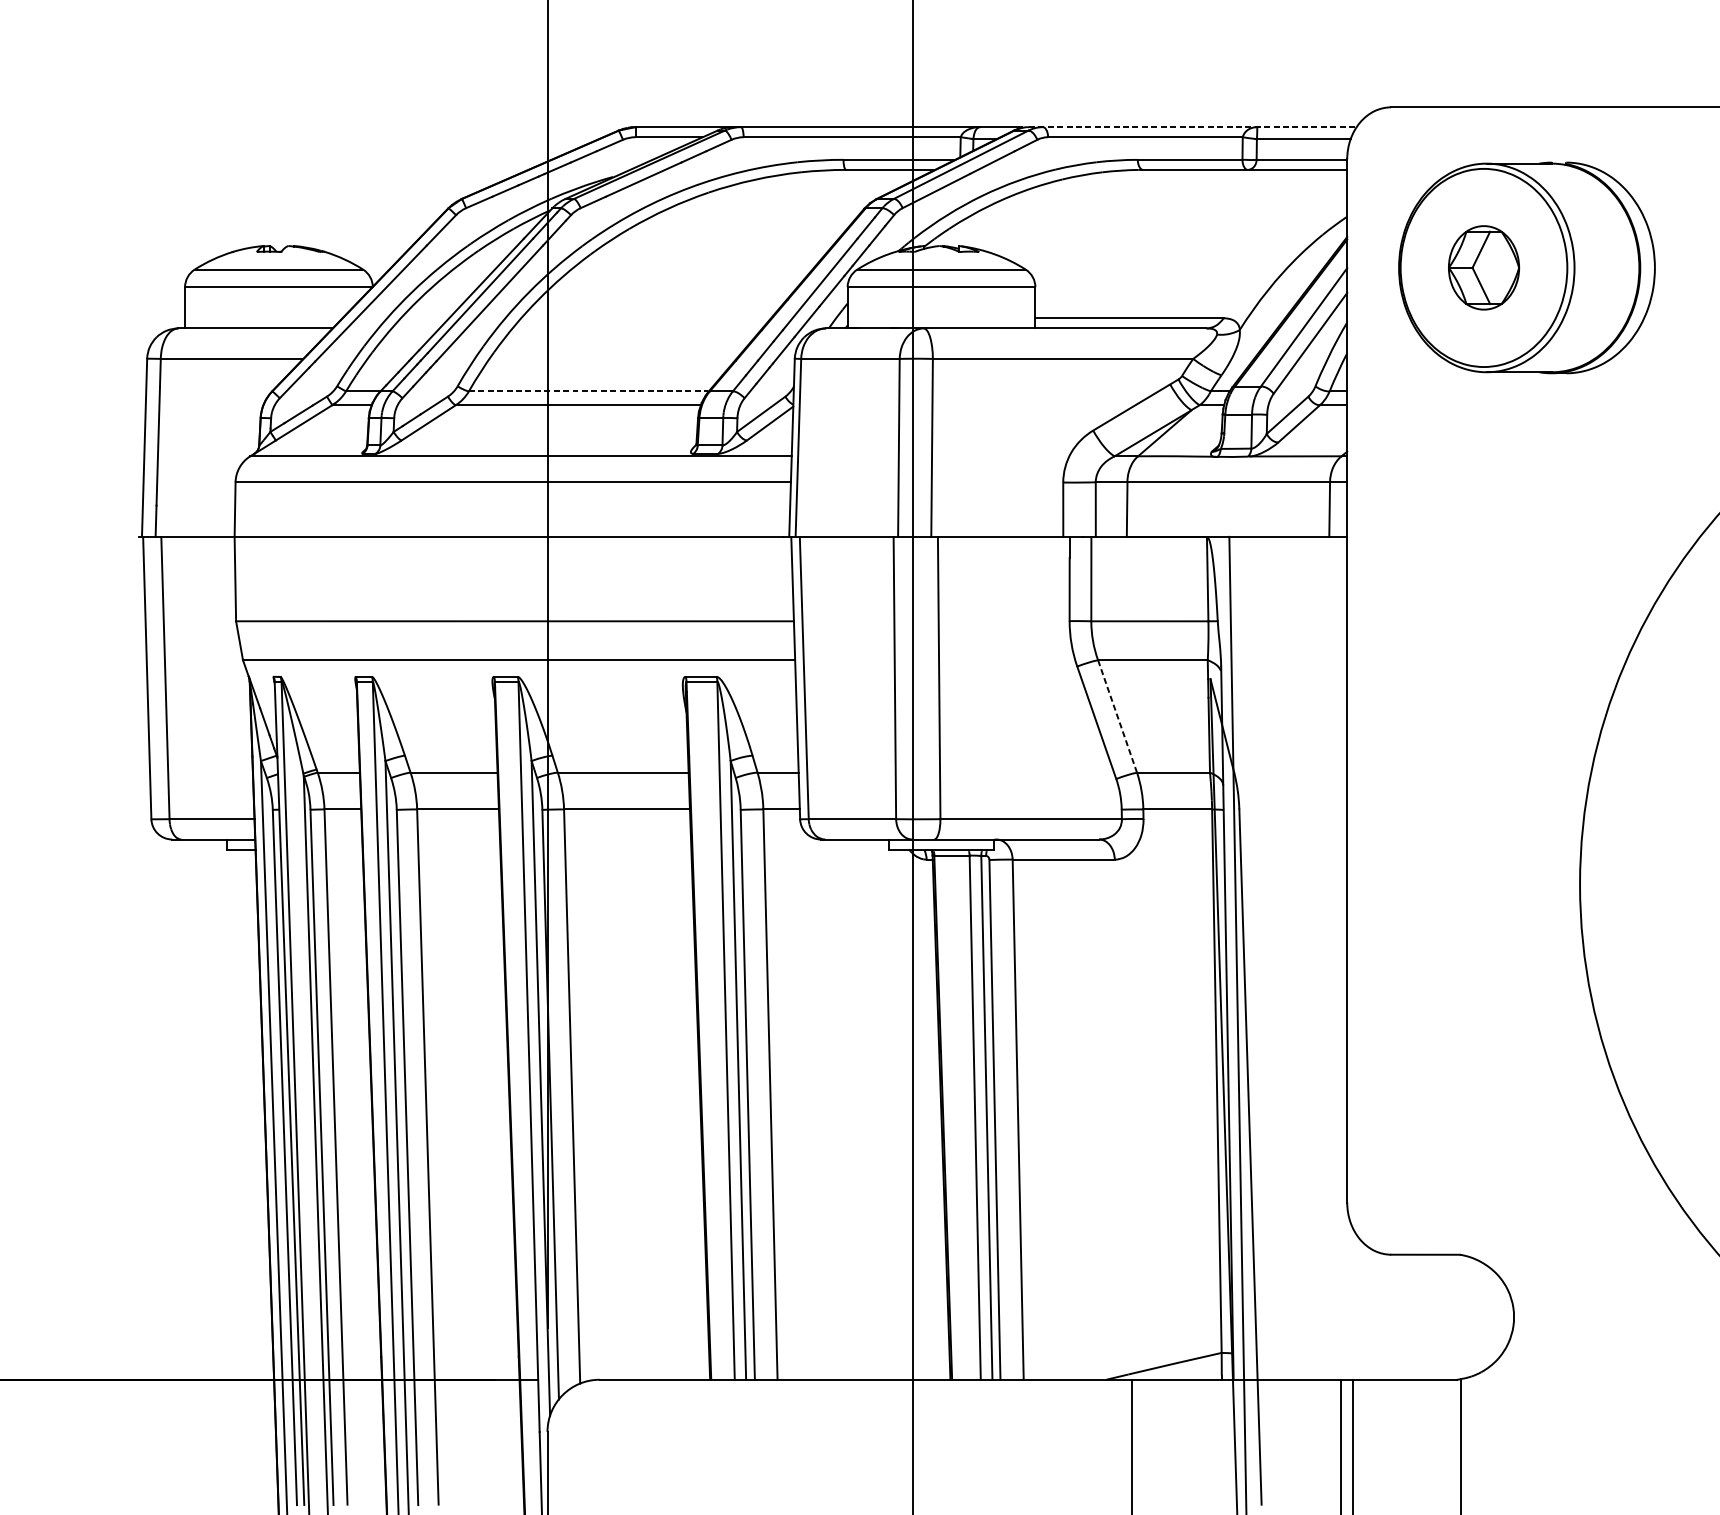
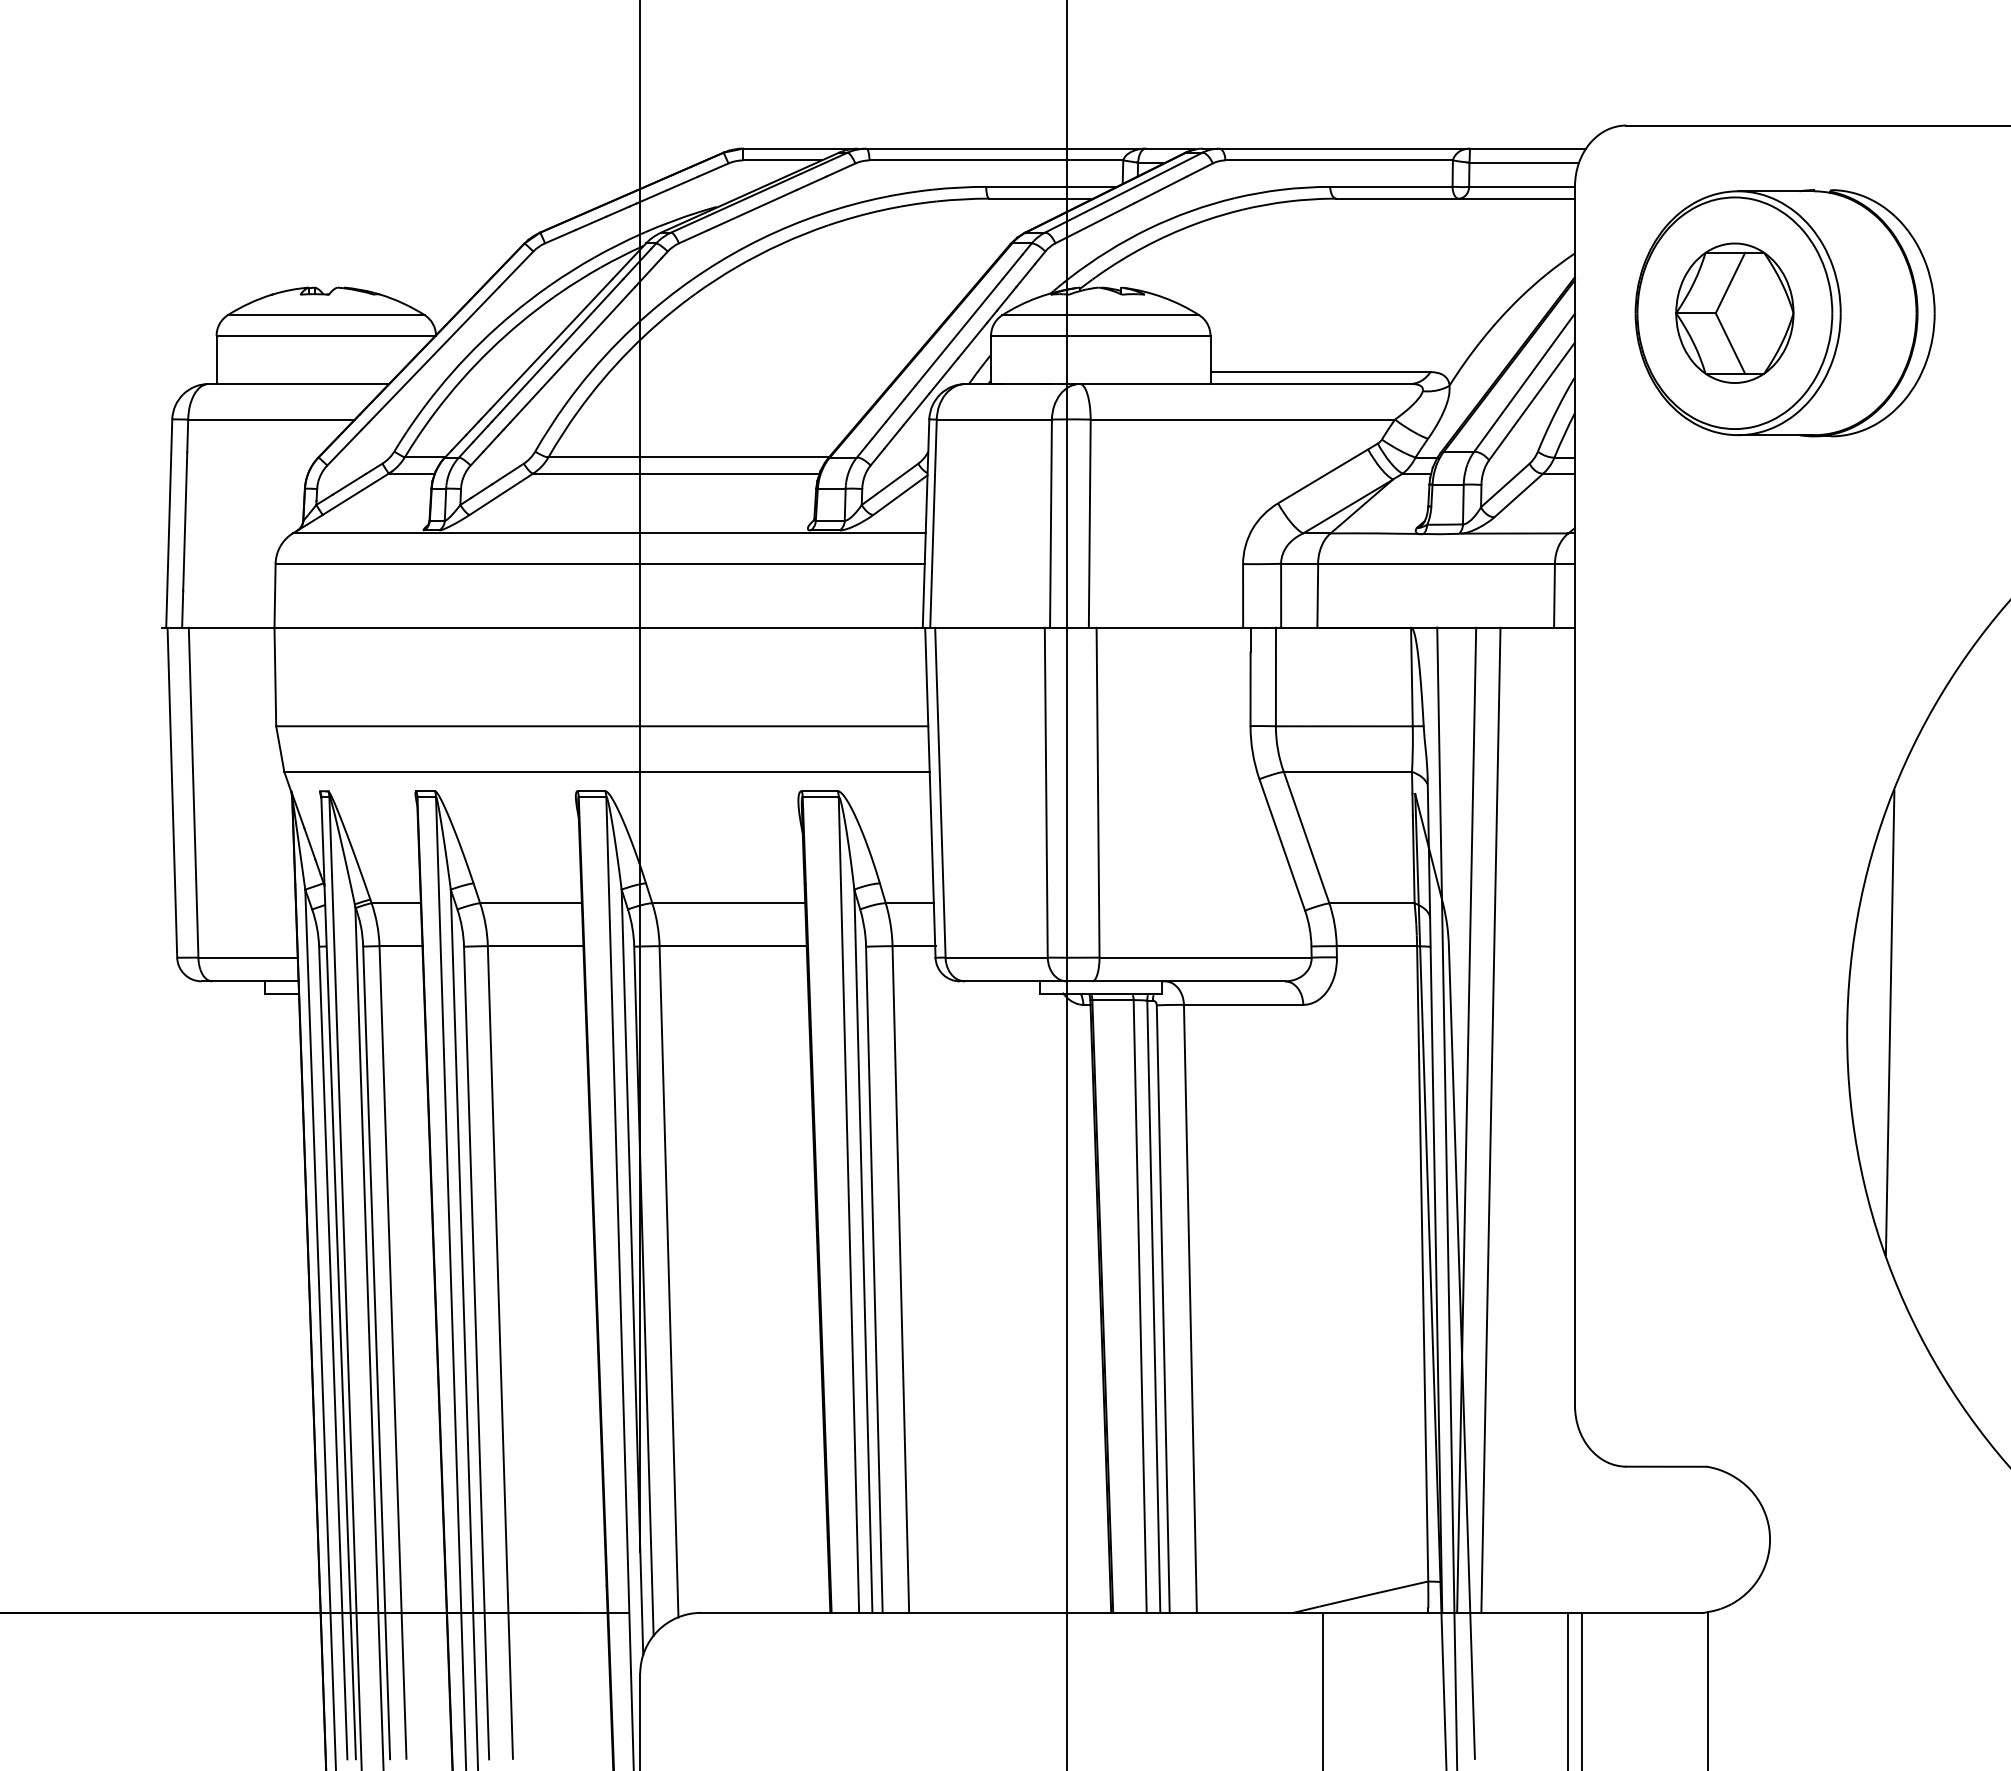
line: (1192, 126) -> (1394, 148), dashed -> solid
part: (1483, 267) -> (1734, 312), size x1.43
line: (588, 391) -> (688, 457), dashed -> solid
line: (1117, 716) -> (1306, 837), dashed -> solid
line: (1616, 874) -> (1889, 1022), added
line: (1254, 957) -> (1466, 1119), added
line: (1274, 957) -> (1490, 1119), added

